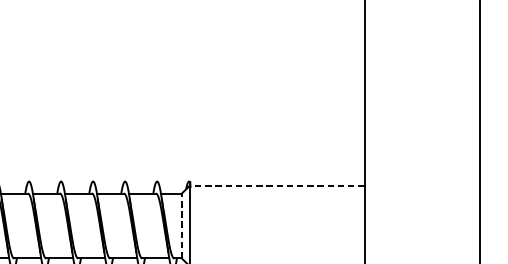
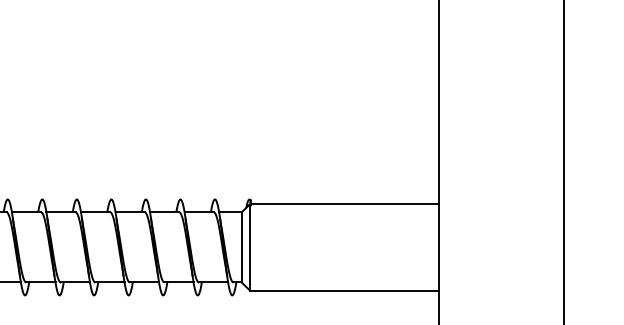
line: (277, 186) -> (344, 204), dashed -> solid
line: (181, 225) -> (241, 246), dashed -> solid

